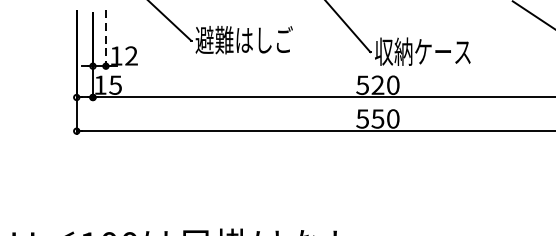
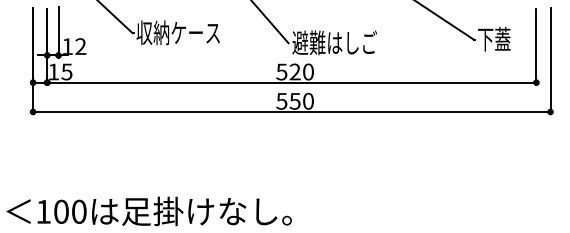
line: (105, 39) -> (58, 32), dashed -> solid
text: (243, 39) -> (178, 32), 避難はしご -> 収納ケース
text: (423, 51) -> (334, 42), 収納ケース -> 避難はしご

